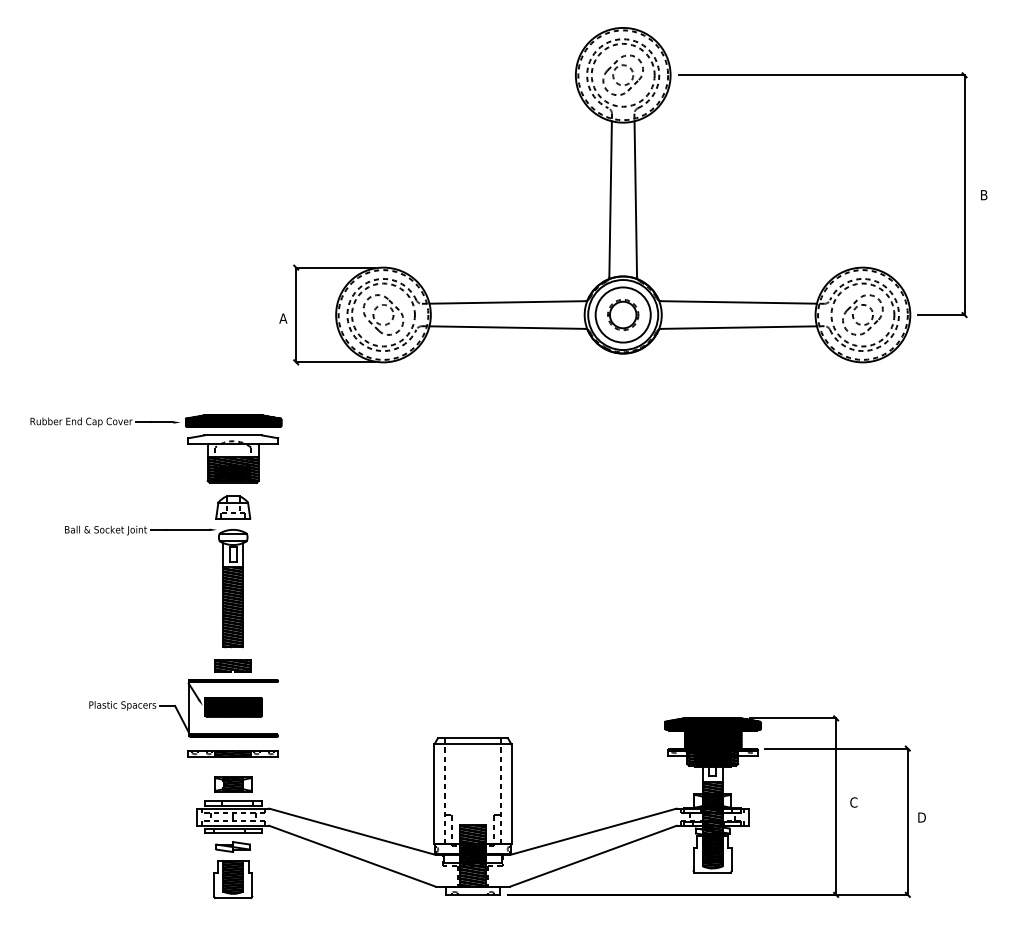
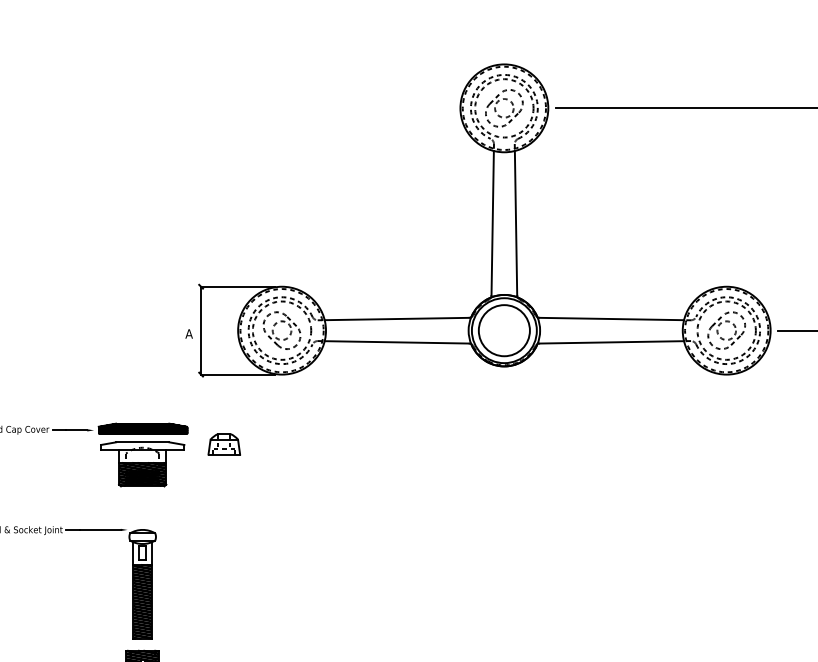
part: (623, 315) -> (504, 331), removed
part: (233, 507) -> (224, 444), moved

